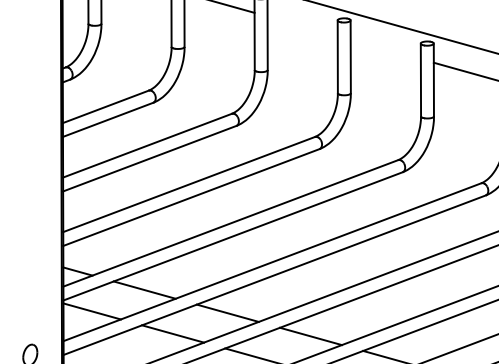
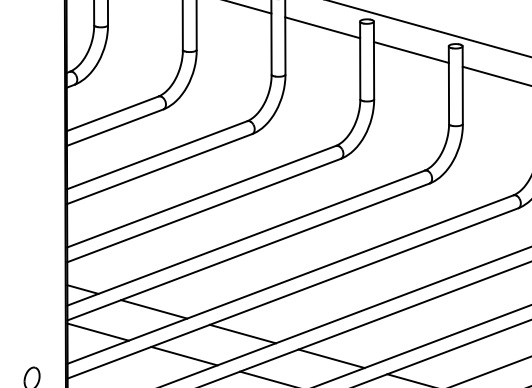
line: (302, 26) -> (322, 28), added
line: (385, 49) -> (411, 52), added

